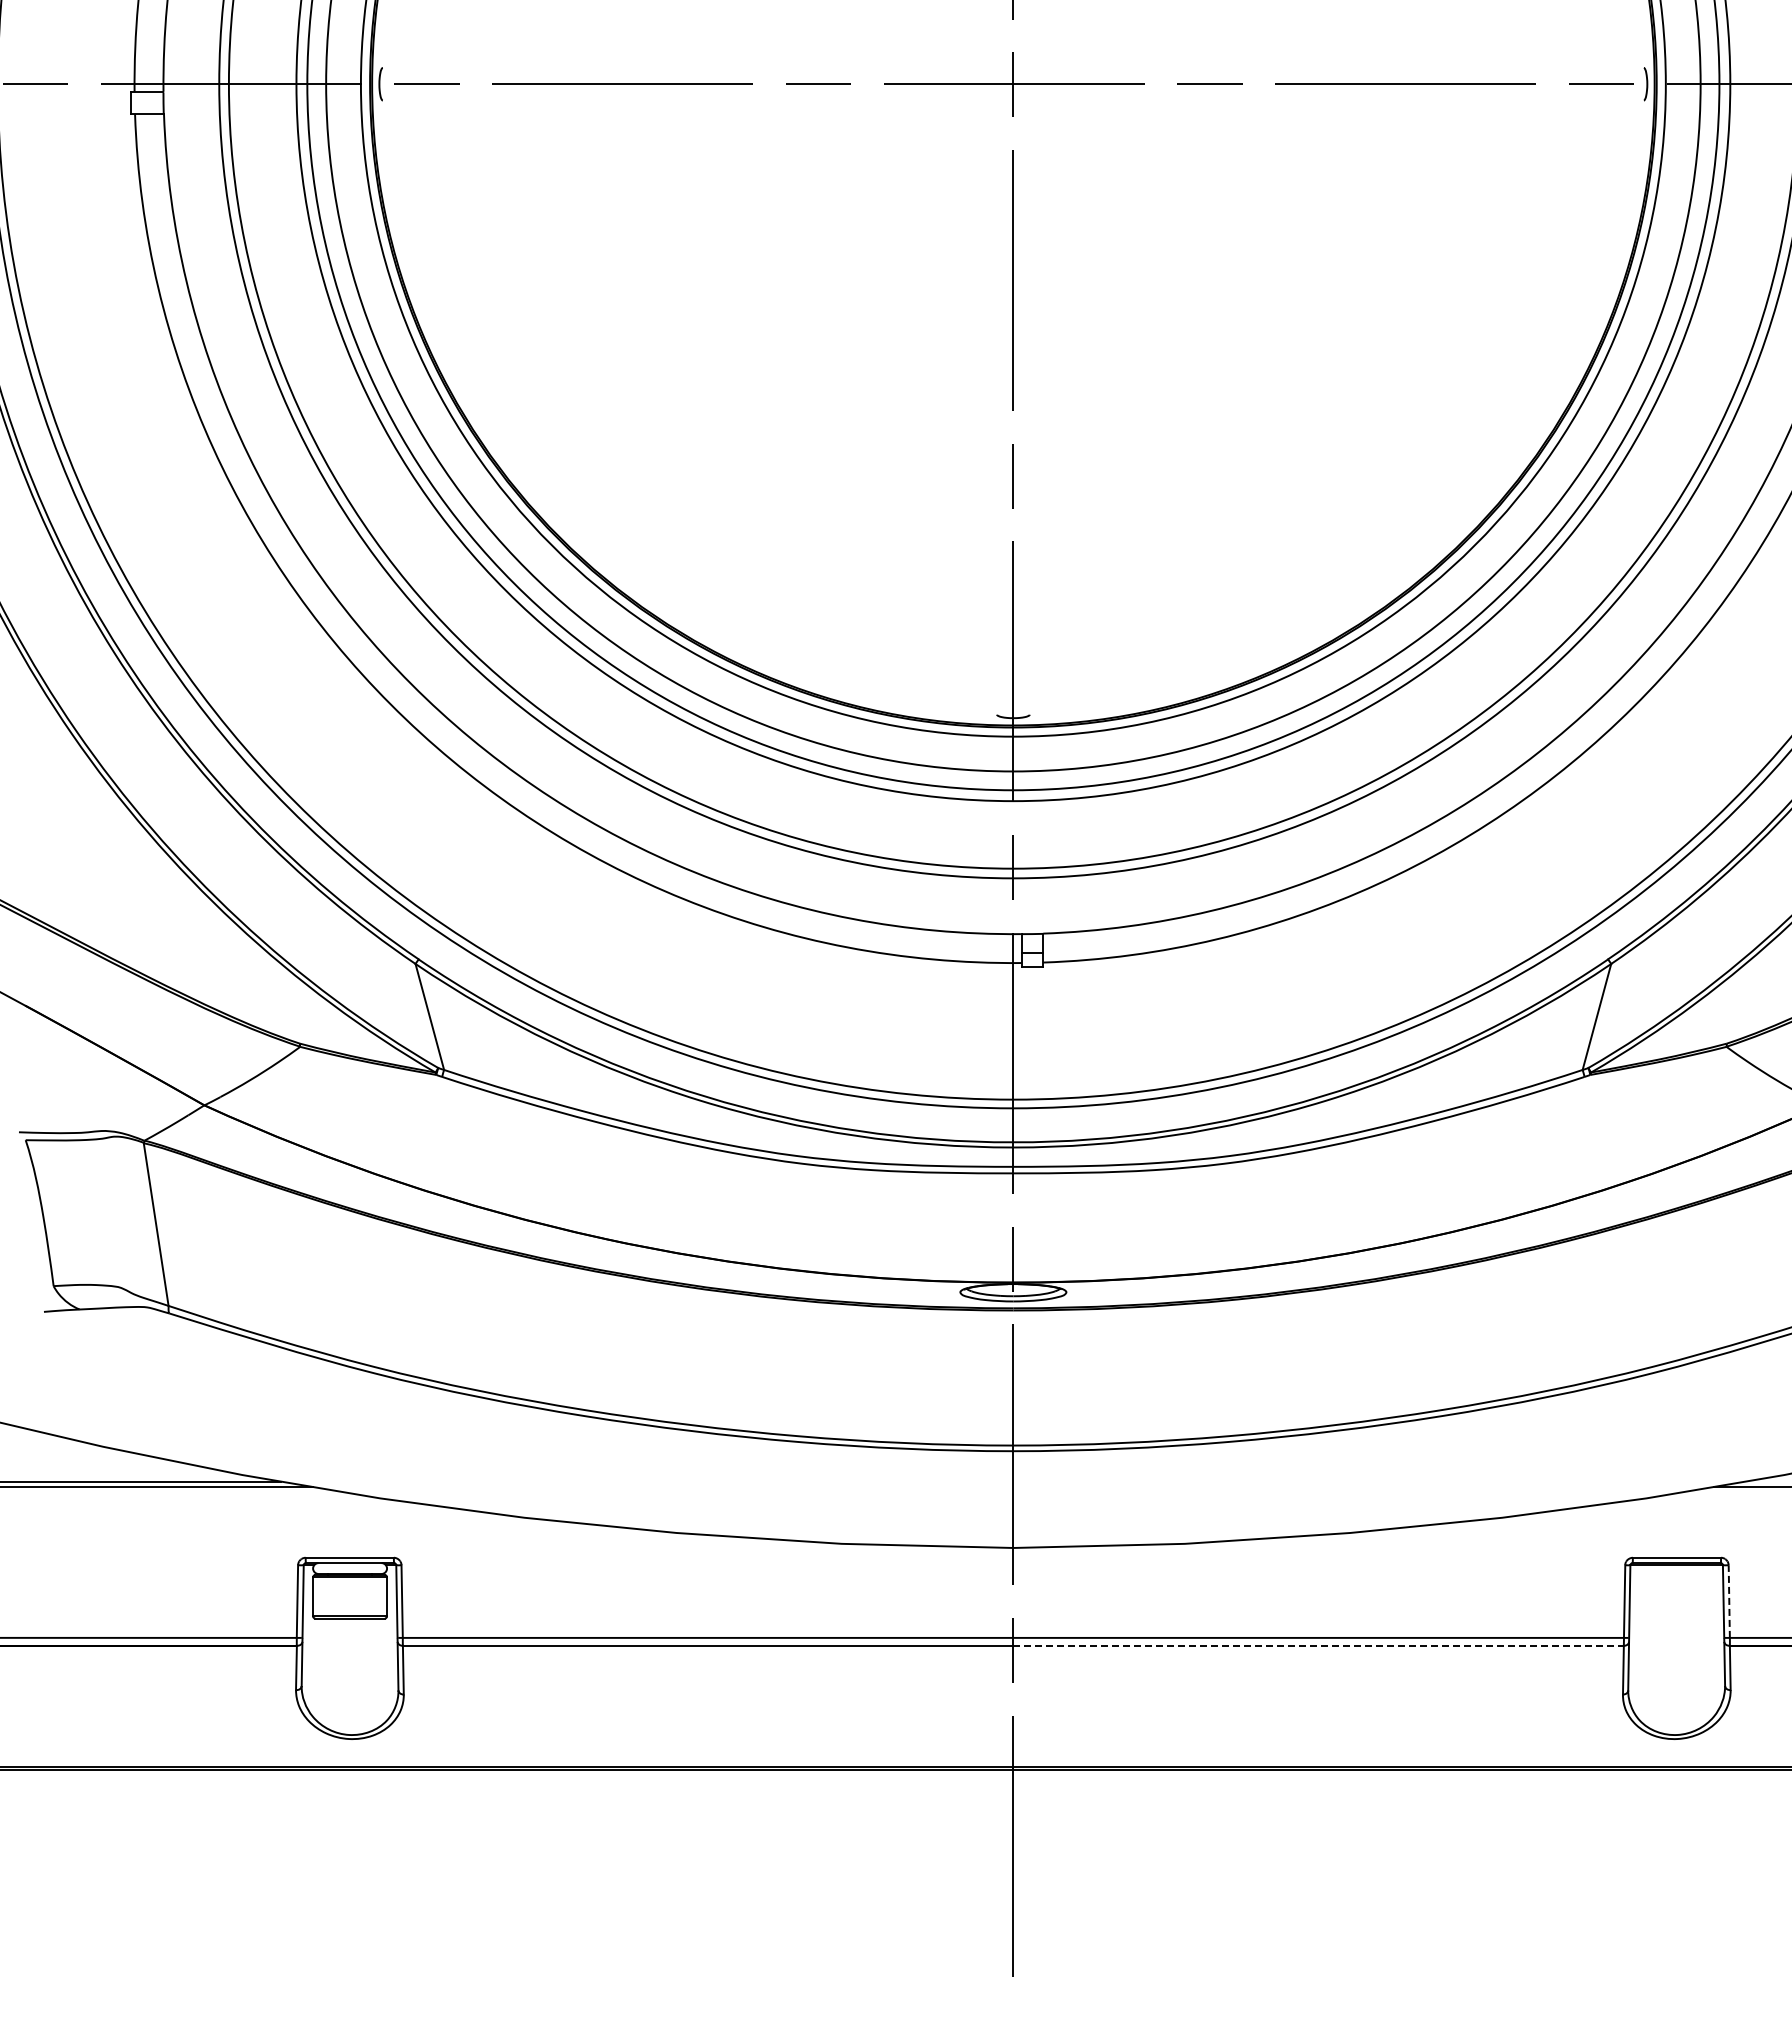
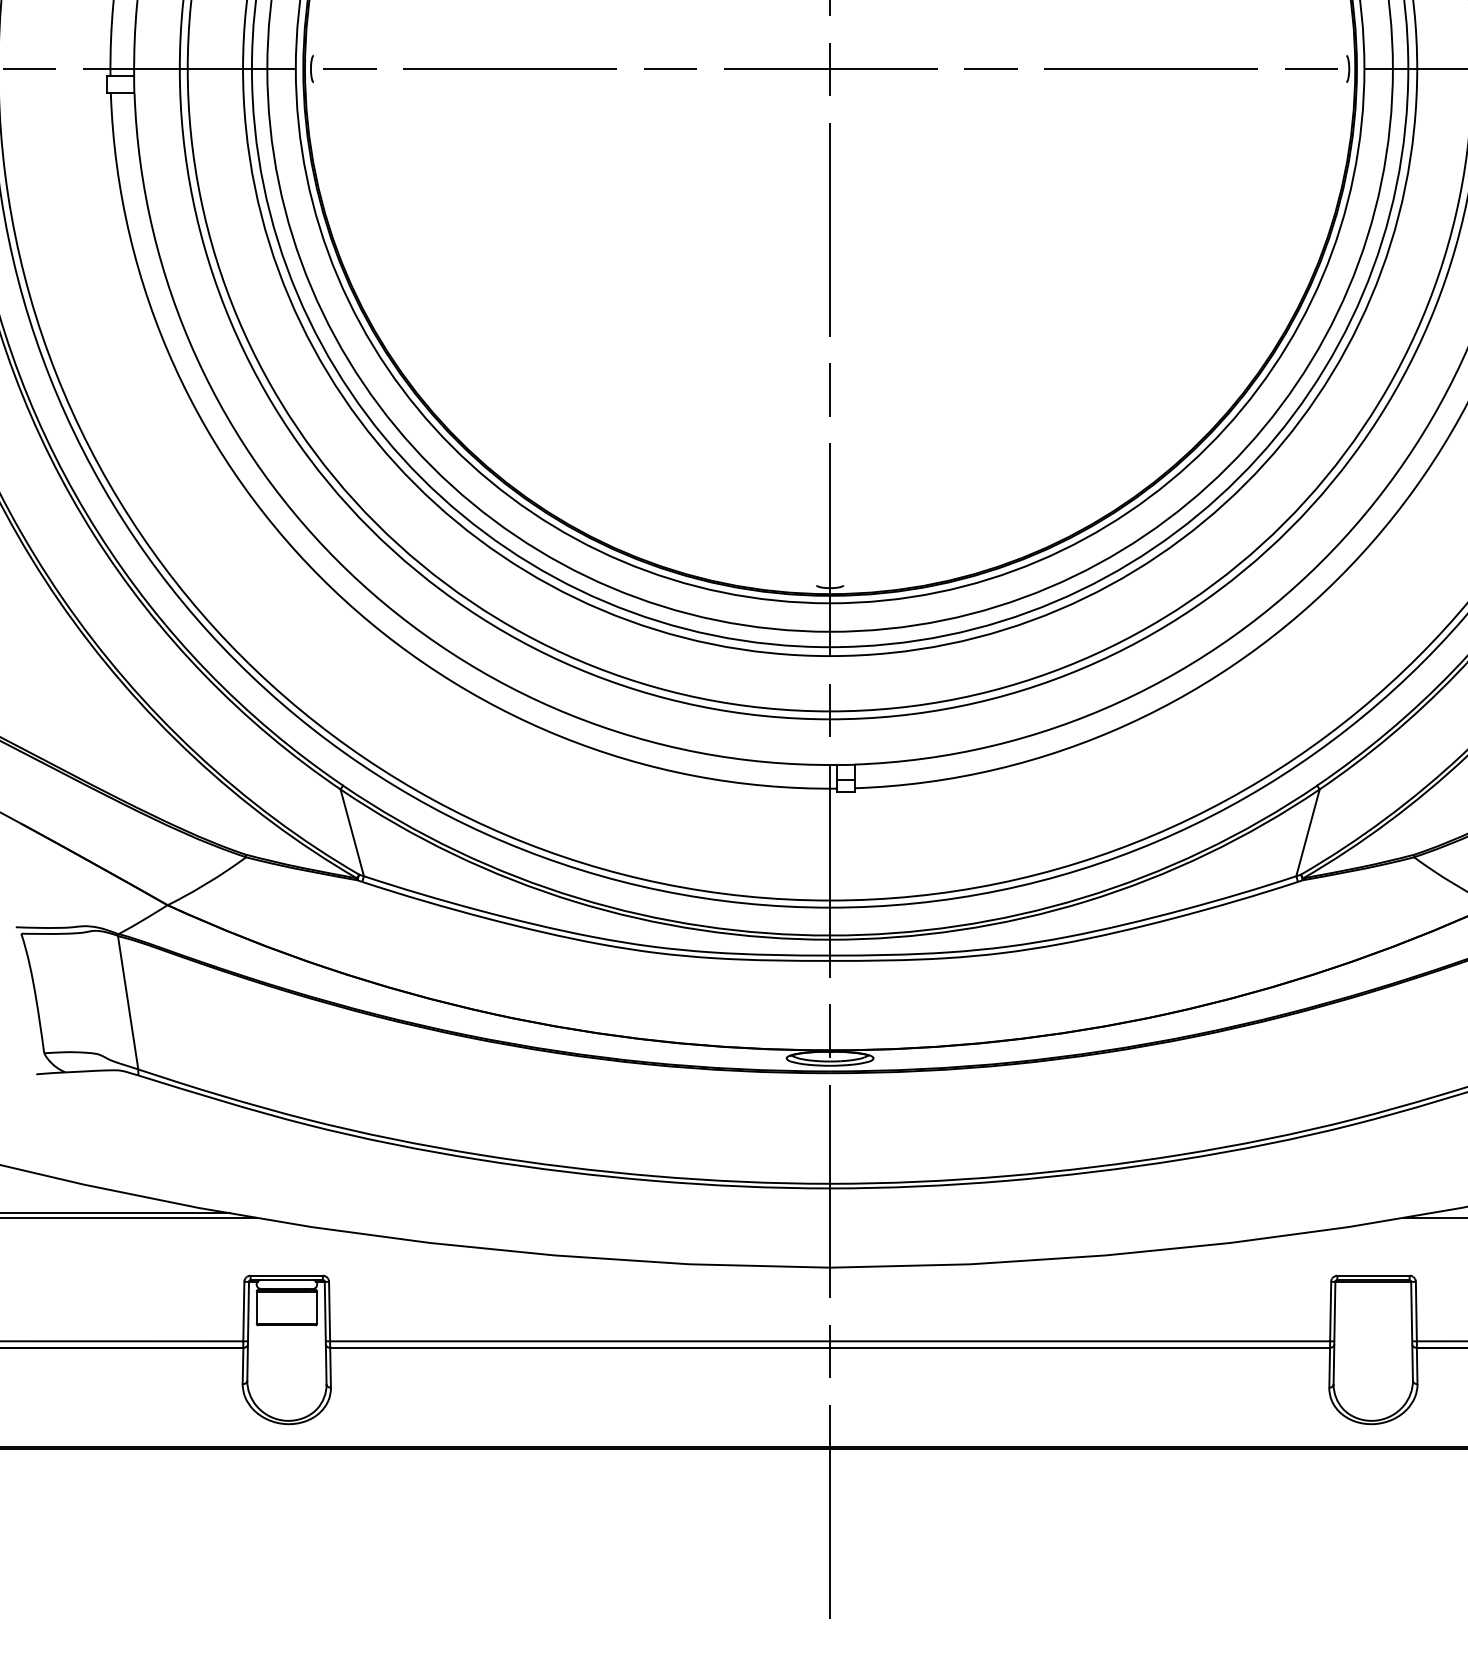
line: (1729, 1601) -> (1416, 1311), dashed -> solid
line: (1319, 1645) -> (1080, 1347), dashed -> solid

